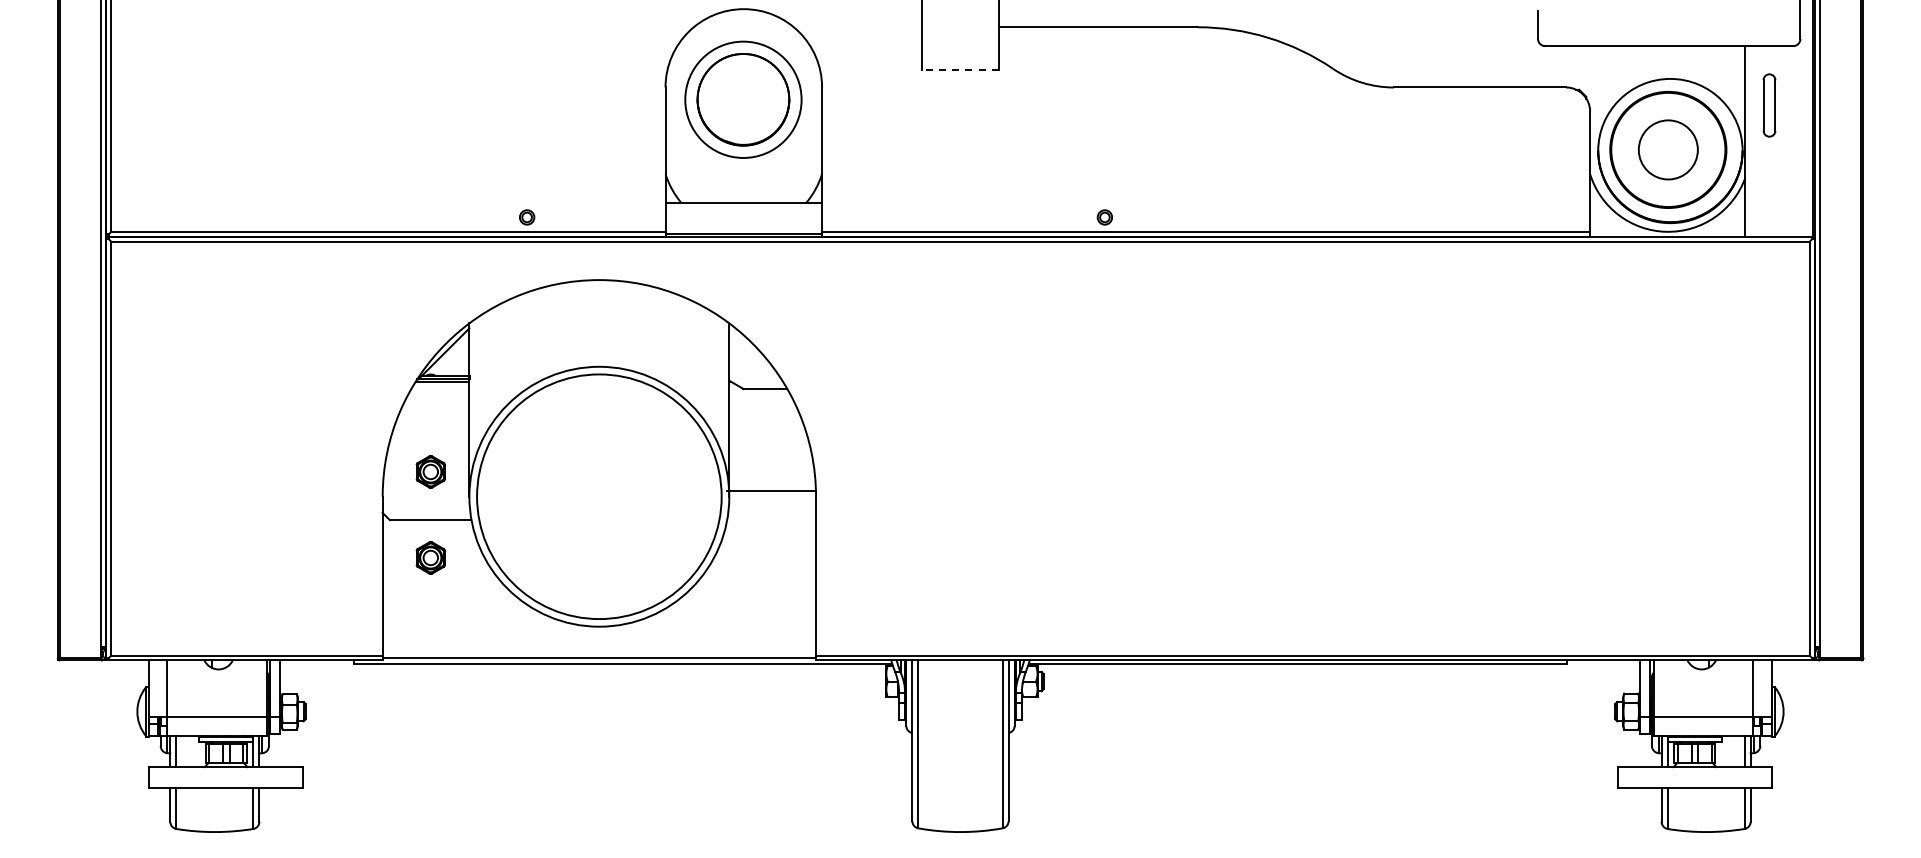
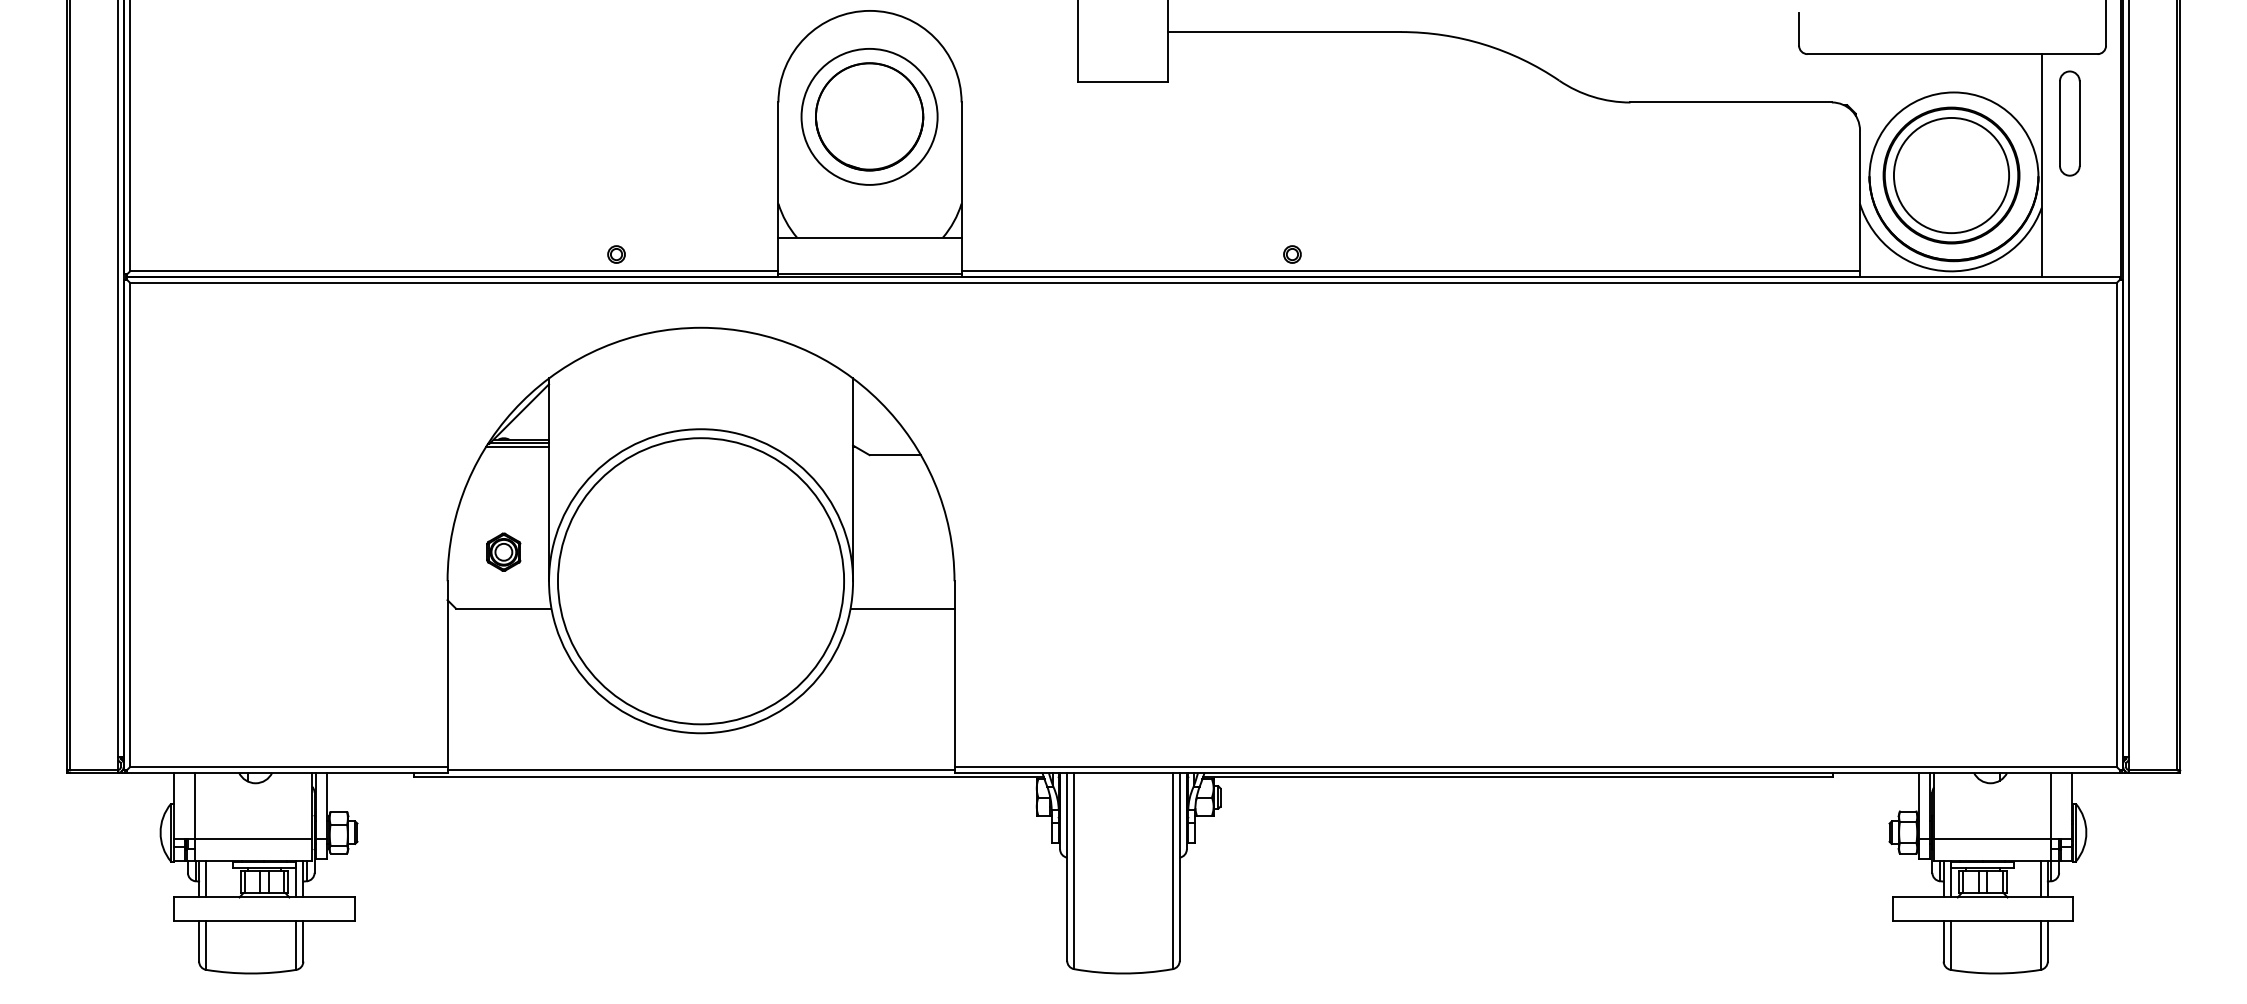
line: (960, 70) -> (1123, 82), dashed -> solid
part: (1769, 105) -> (2069, 123), size x1.43
circle: (1668, 149) -> (1951, 175), size x1.67
line: (771, 491) -> (902, 609), moved
part: (430, 557) -> (503, 652), removed

